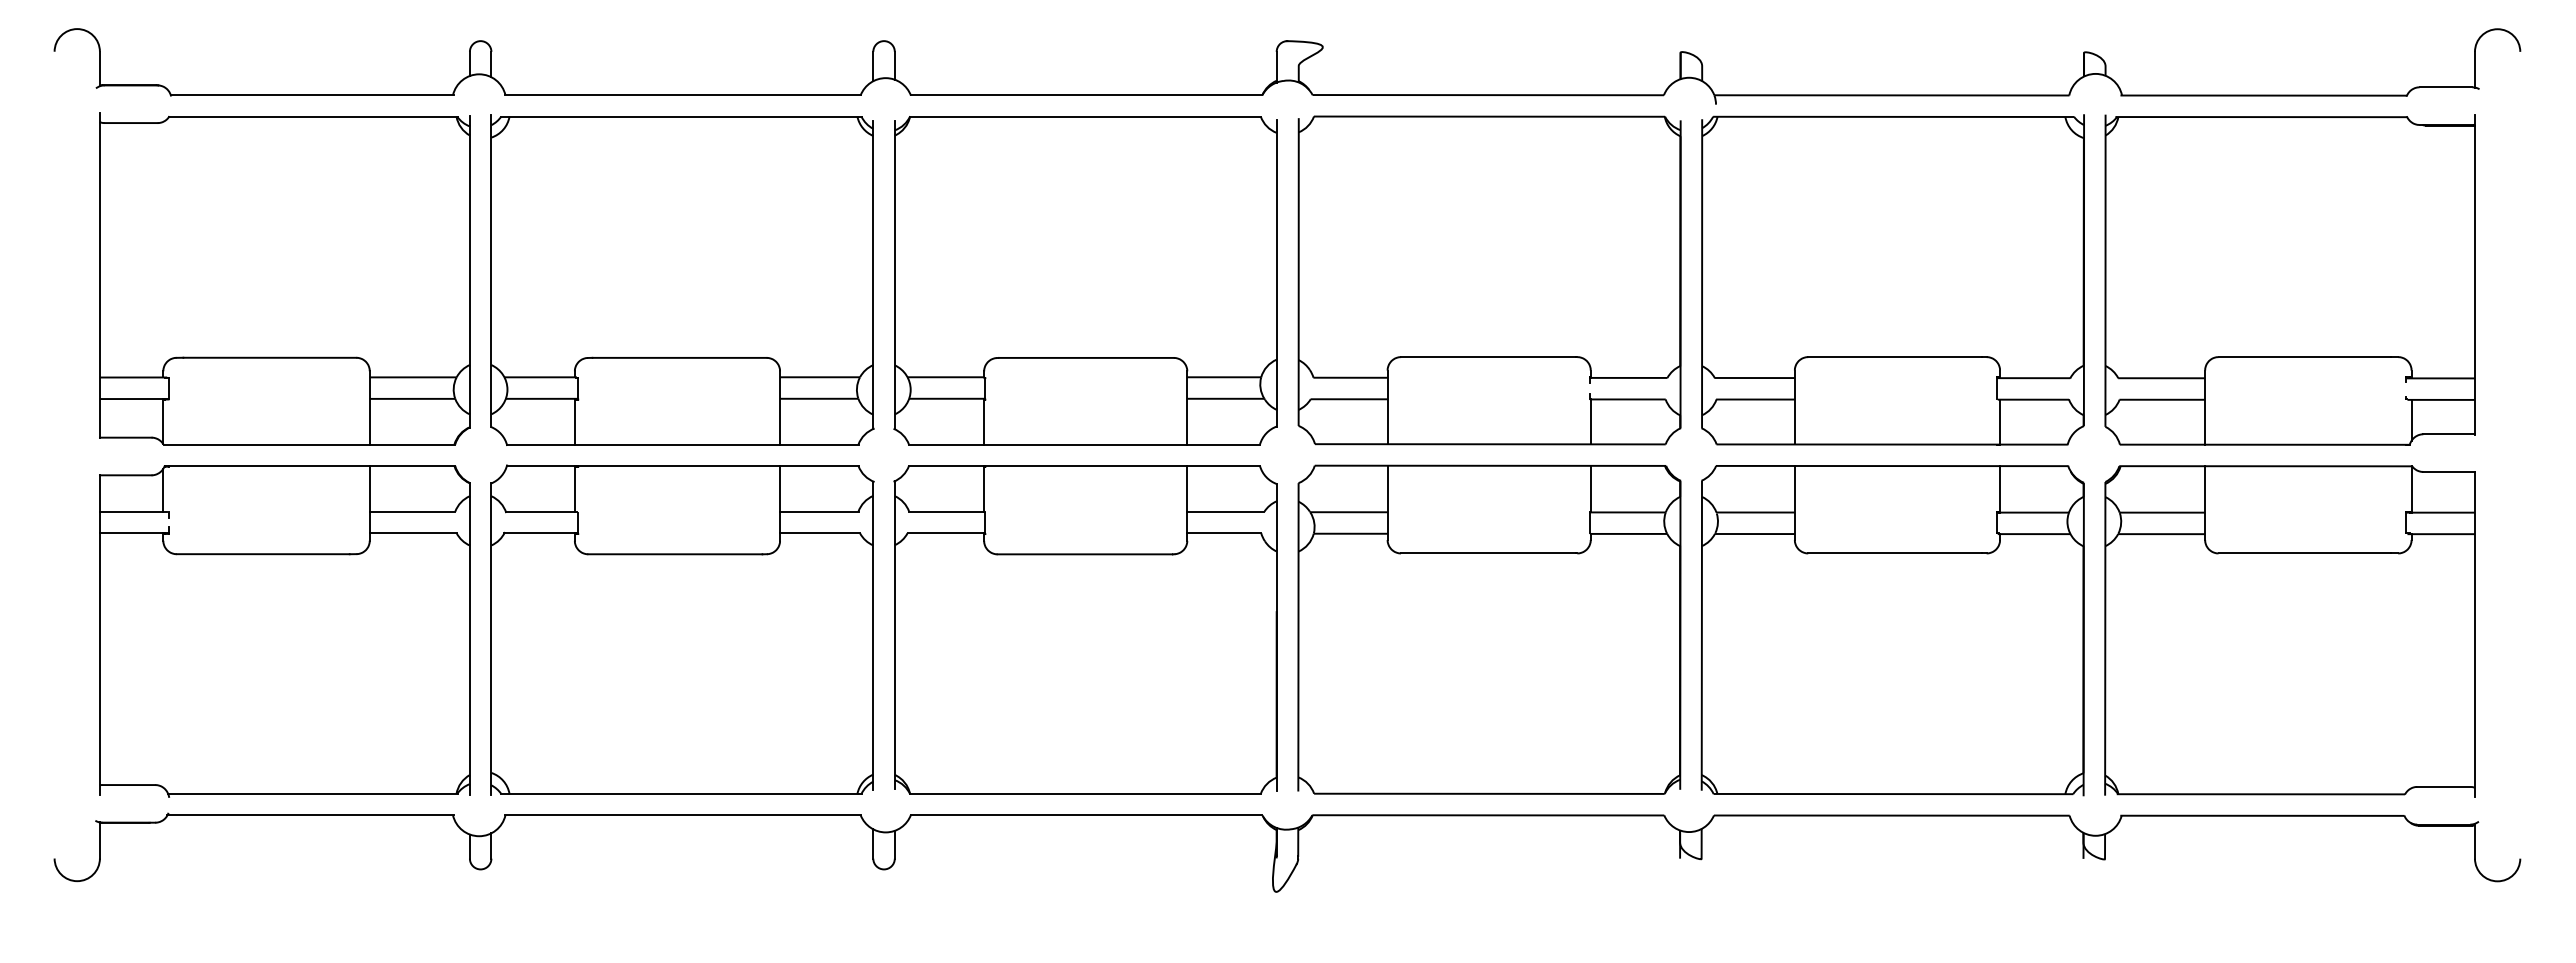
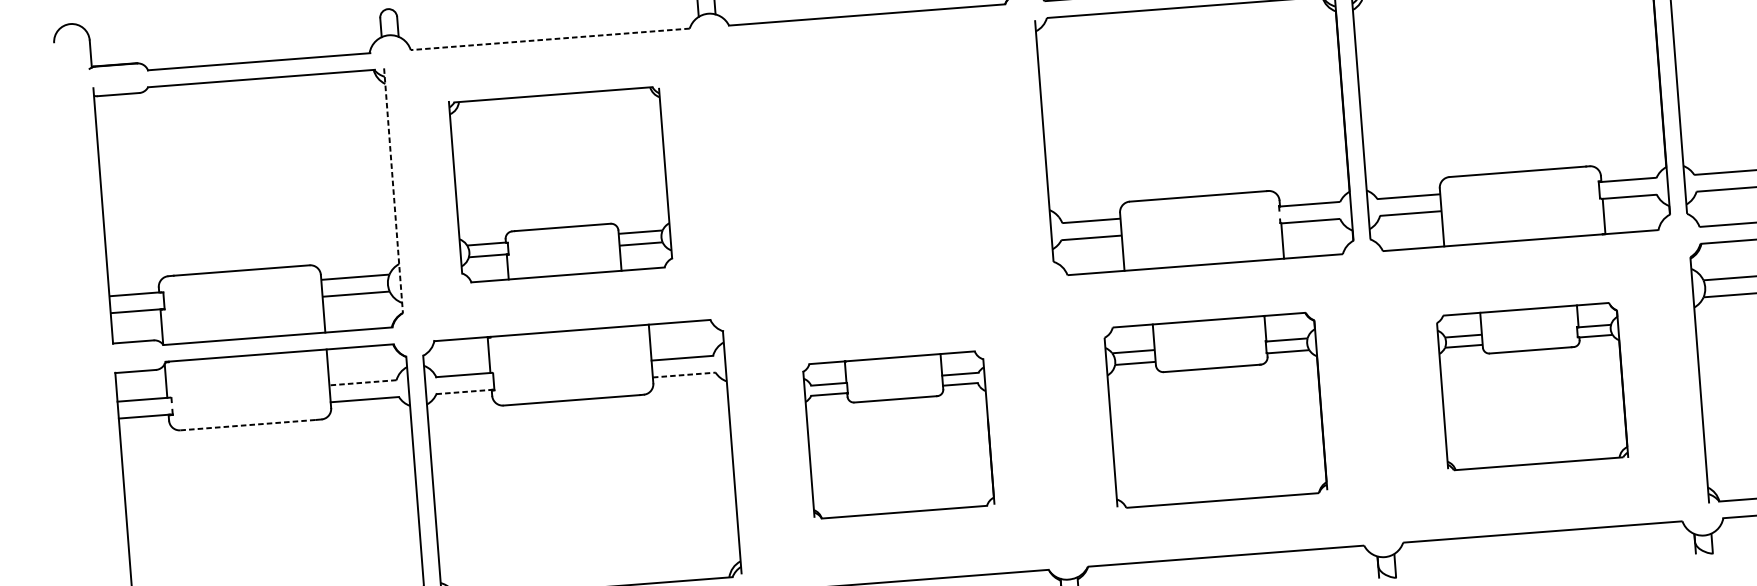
line: (683, 95) -> (550, 39), solid -> dashed
line: (469, 271) -> (393, 190), solid -> dashed
part: (682, 279) -> (560, 184), size x0.7
part: (1085, 280) -> (877, 160), removed
line: (412, 511) -> (362, 382), solid -> dashed
line: (541, 533) -> (465, 392), solid -> dashed
line: (820, 533) -> (684, 375), solid -> dashed
line: (263, 554) -> (248, 425), solid -> dashed
part: (1085, 629) -> (898, 434), size x0.6
part: (1489, 629) -> (1215, 410), size x0.7
part: (1892, 630) -> (1532, 386), size x0.6

